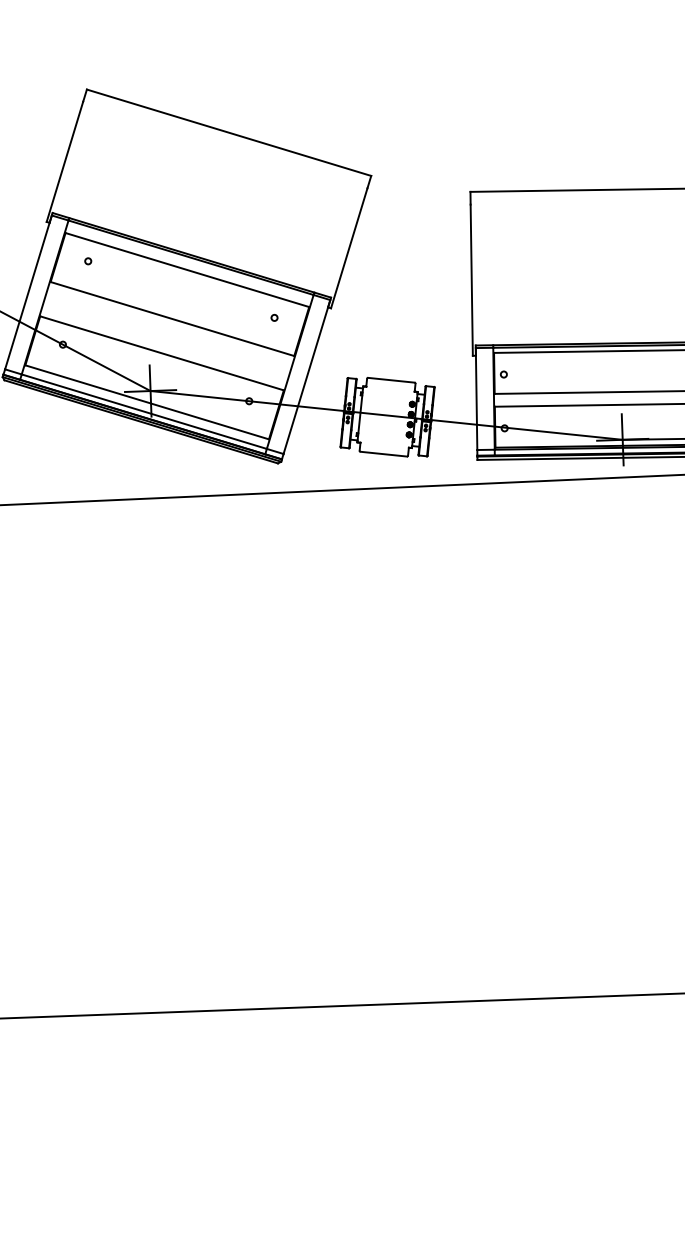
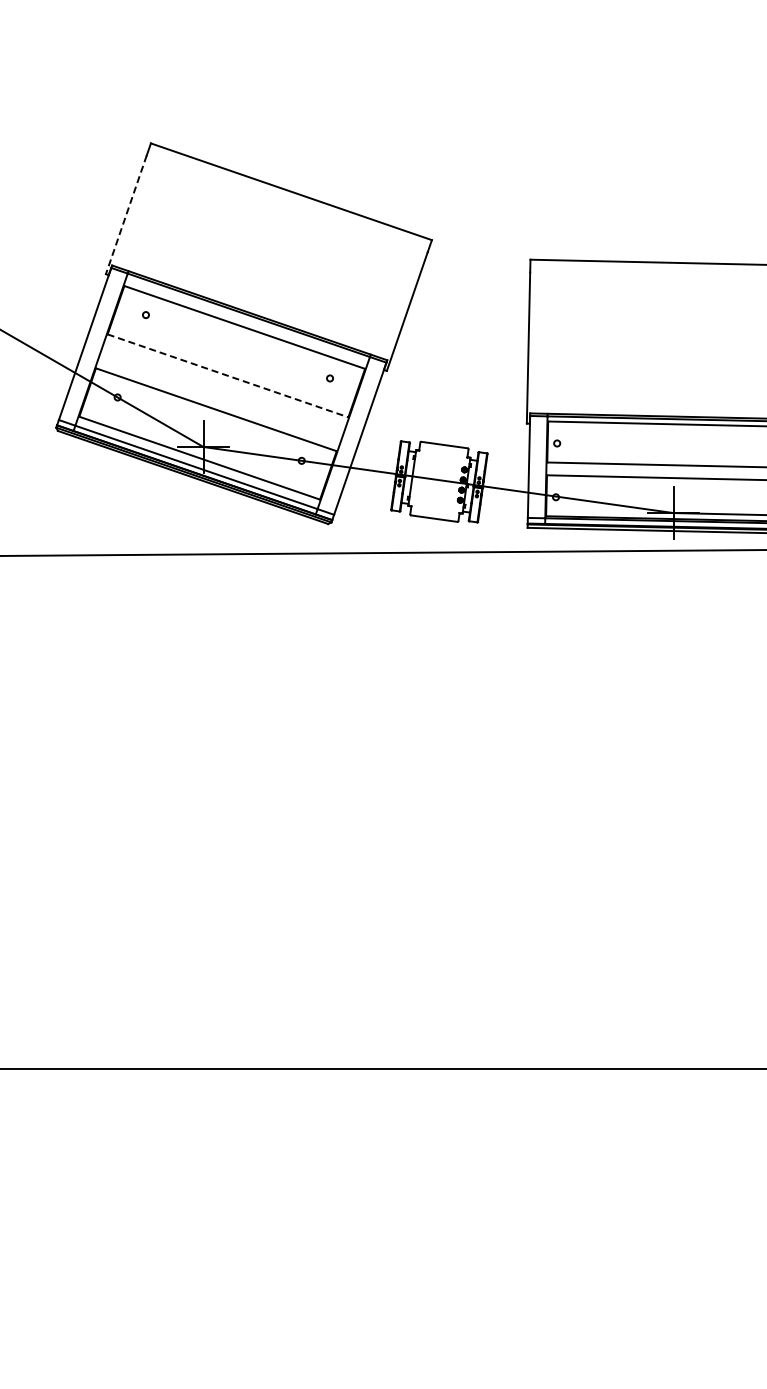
line: (65, 161) -> (126, 214), solid -> dashed
line: (172, 319) -> (228, 376), solid -> dashed

